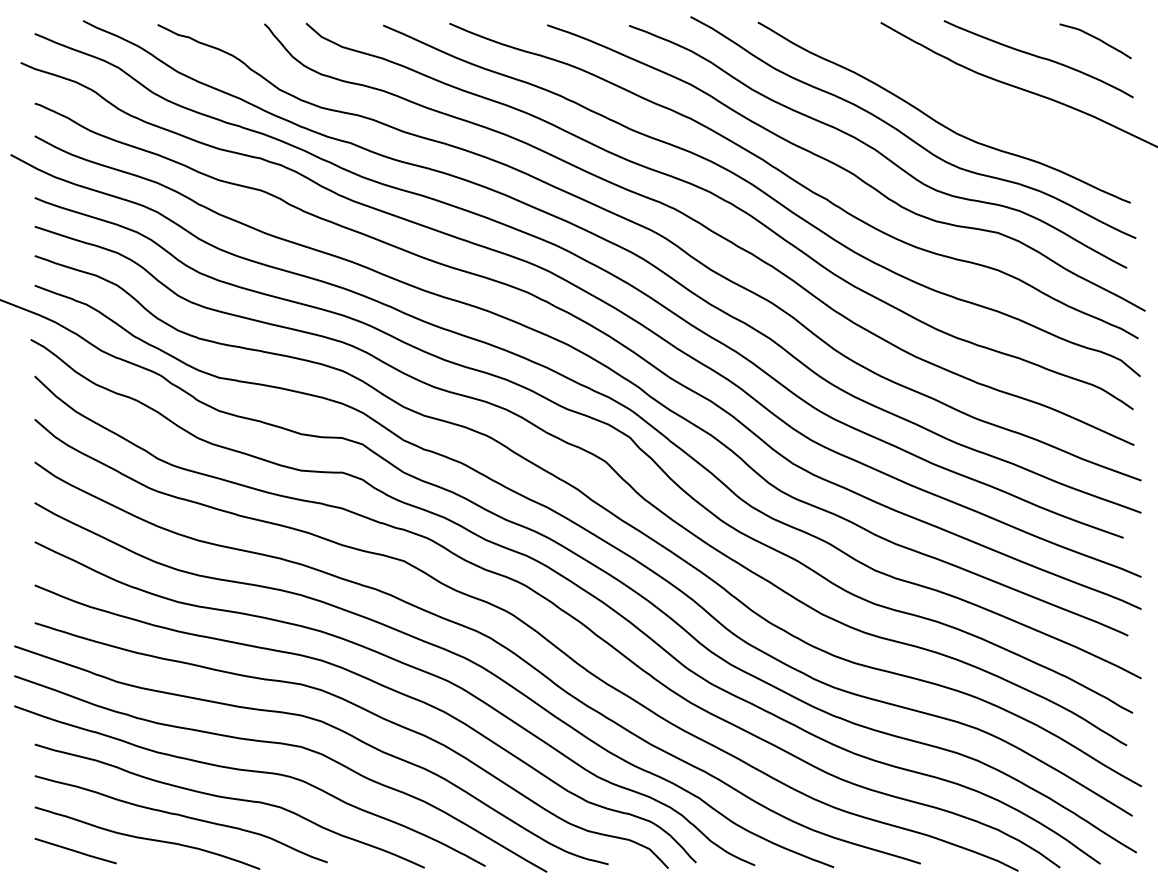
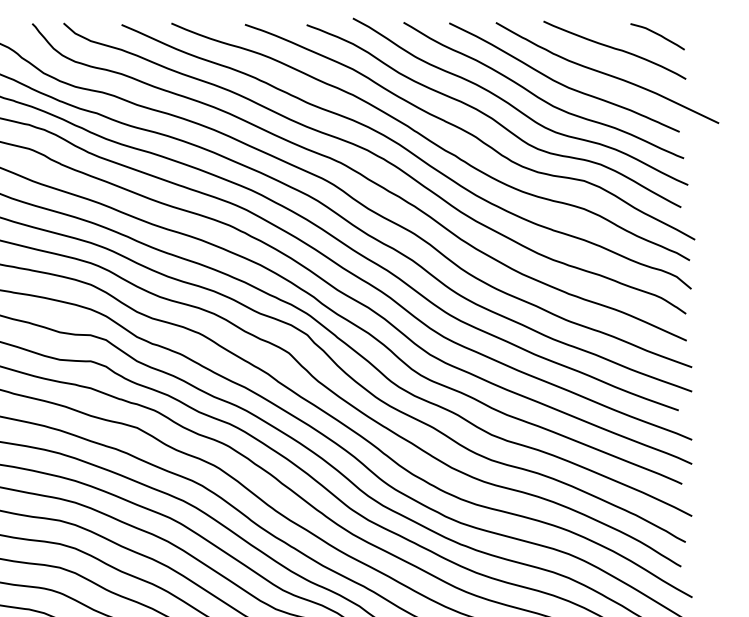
curve: (968, 103) -> (562, 83), added

